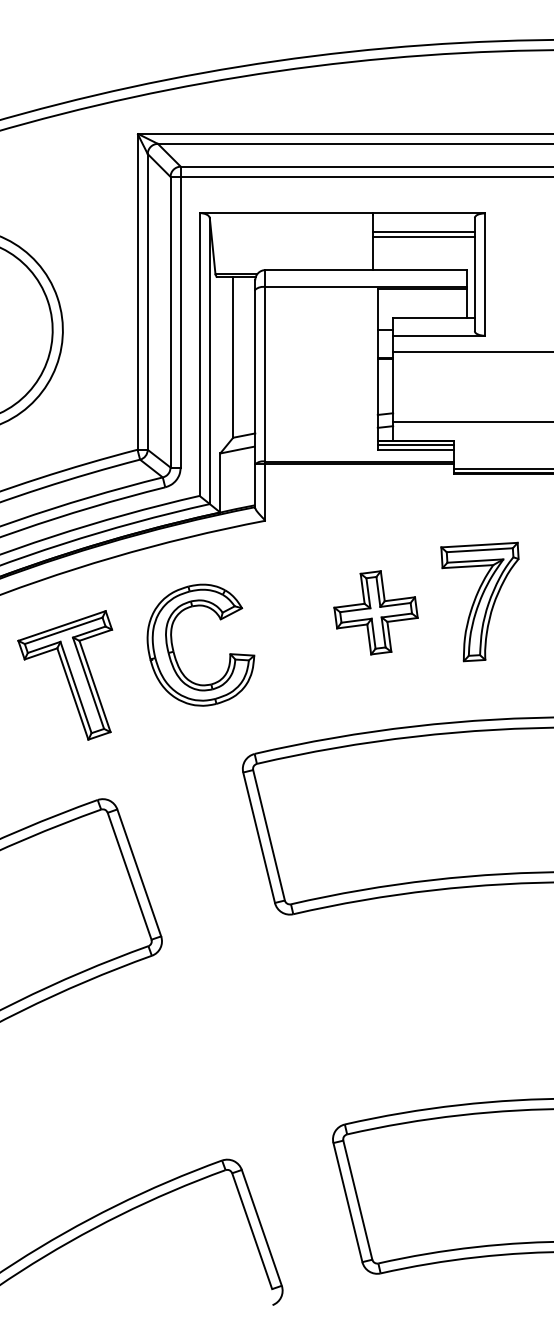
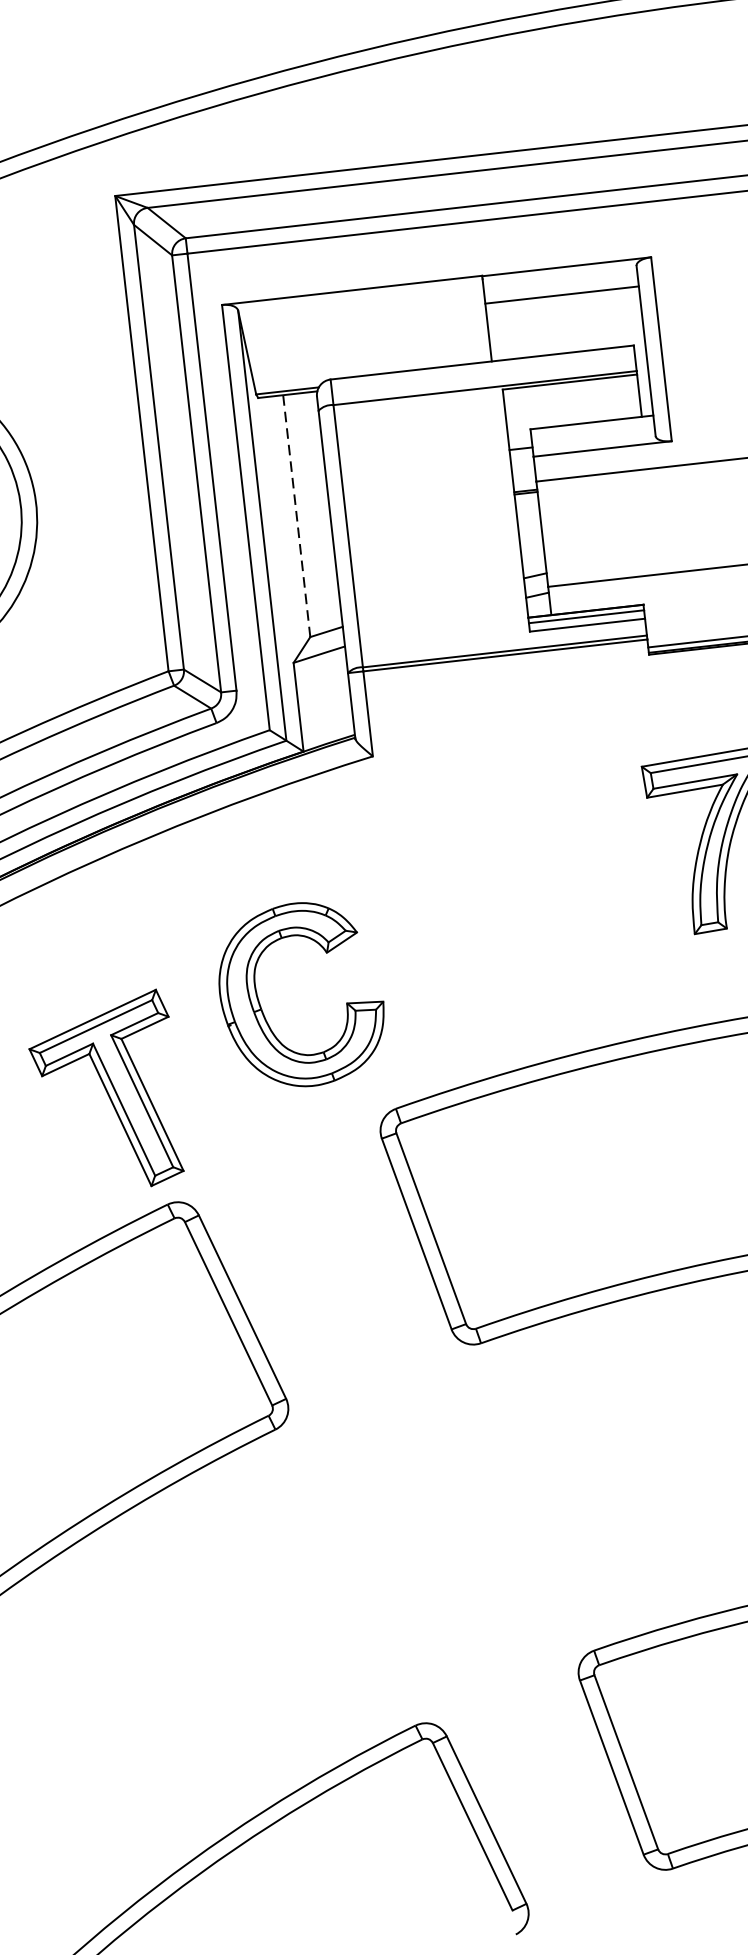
line: (423, 236) -> (562, 302), removed
line: (233, 357) -> (297, 516), solid -> dashed
part: (375, 612) -> (553, 875), removed
part: (174, 650) -> (262, 1007), moved
part: (65, 675) -> (106, 1093), moved

